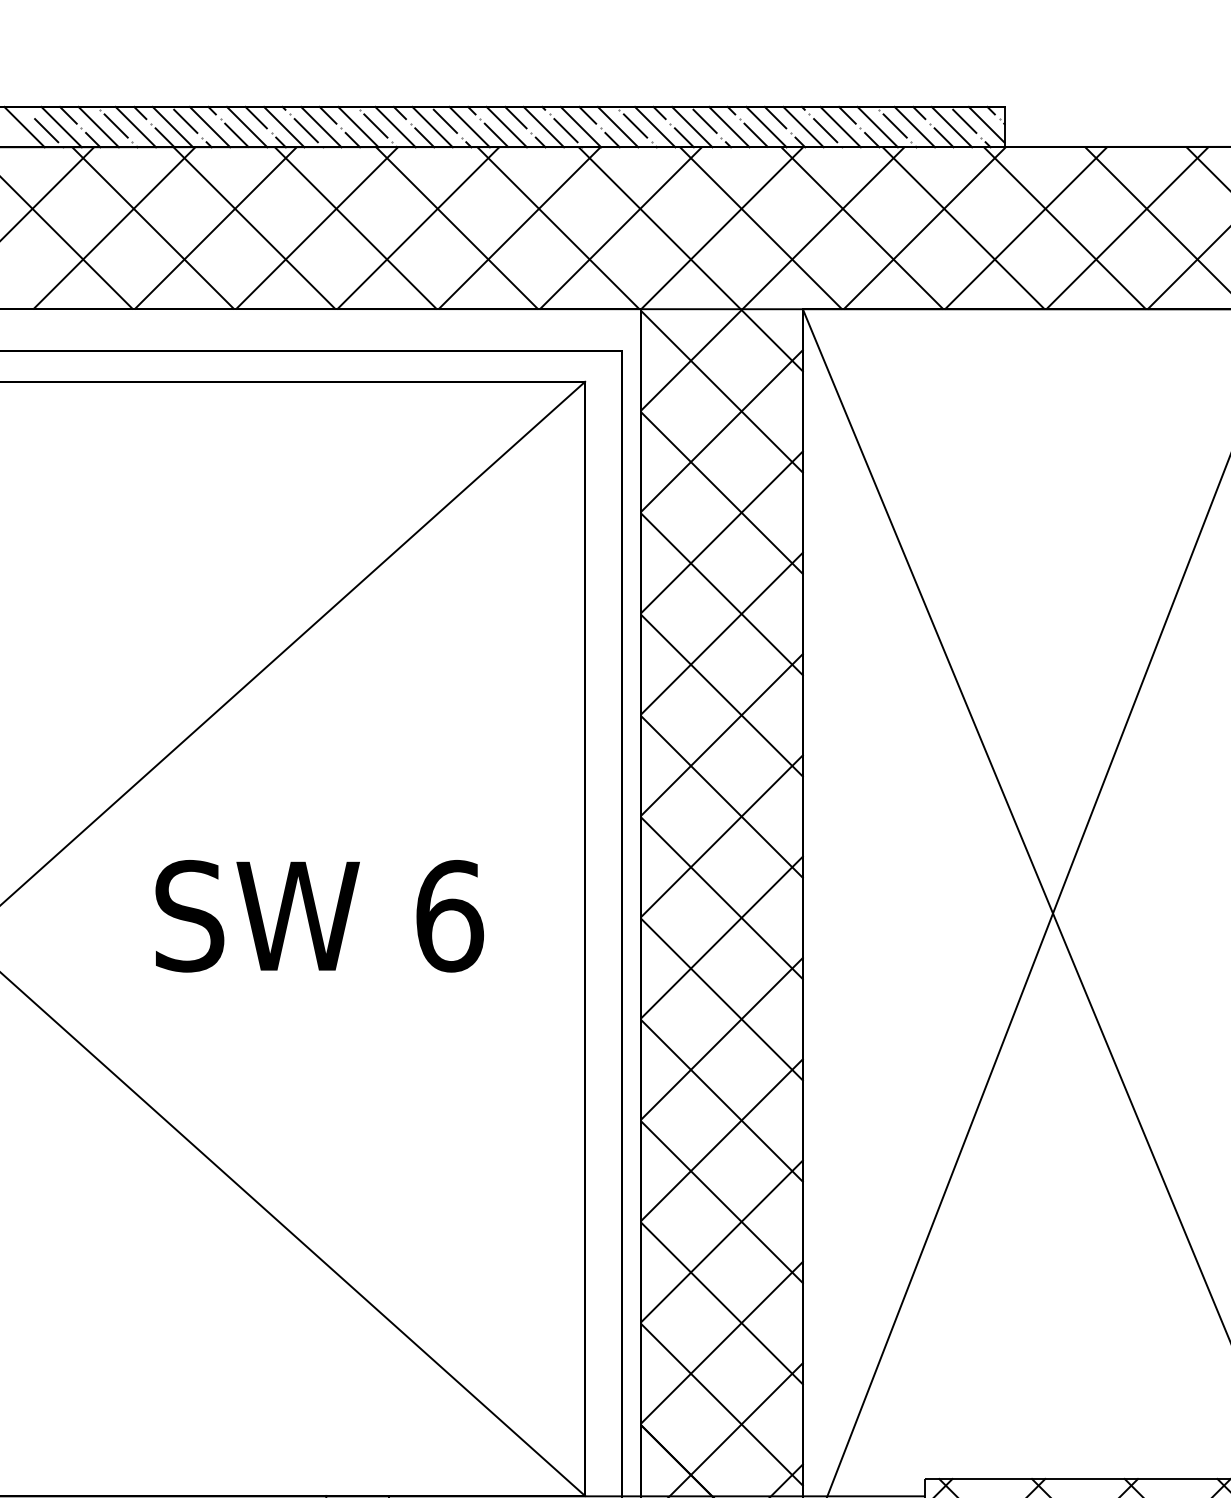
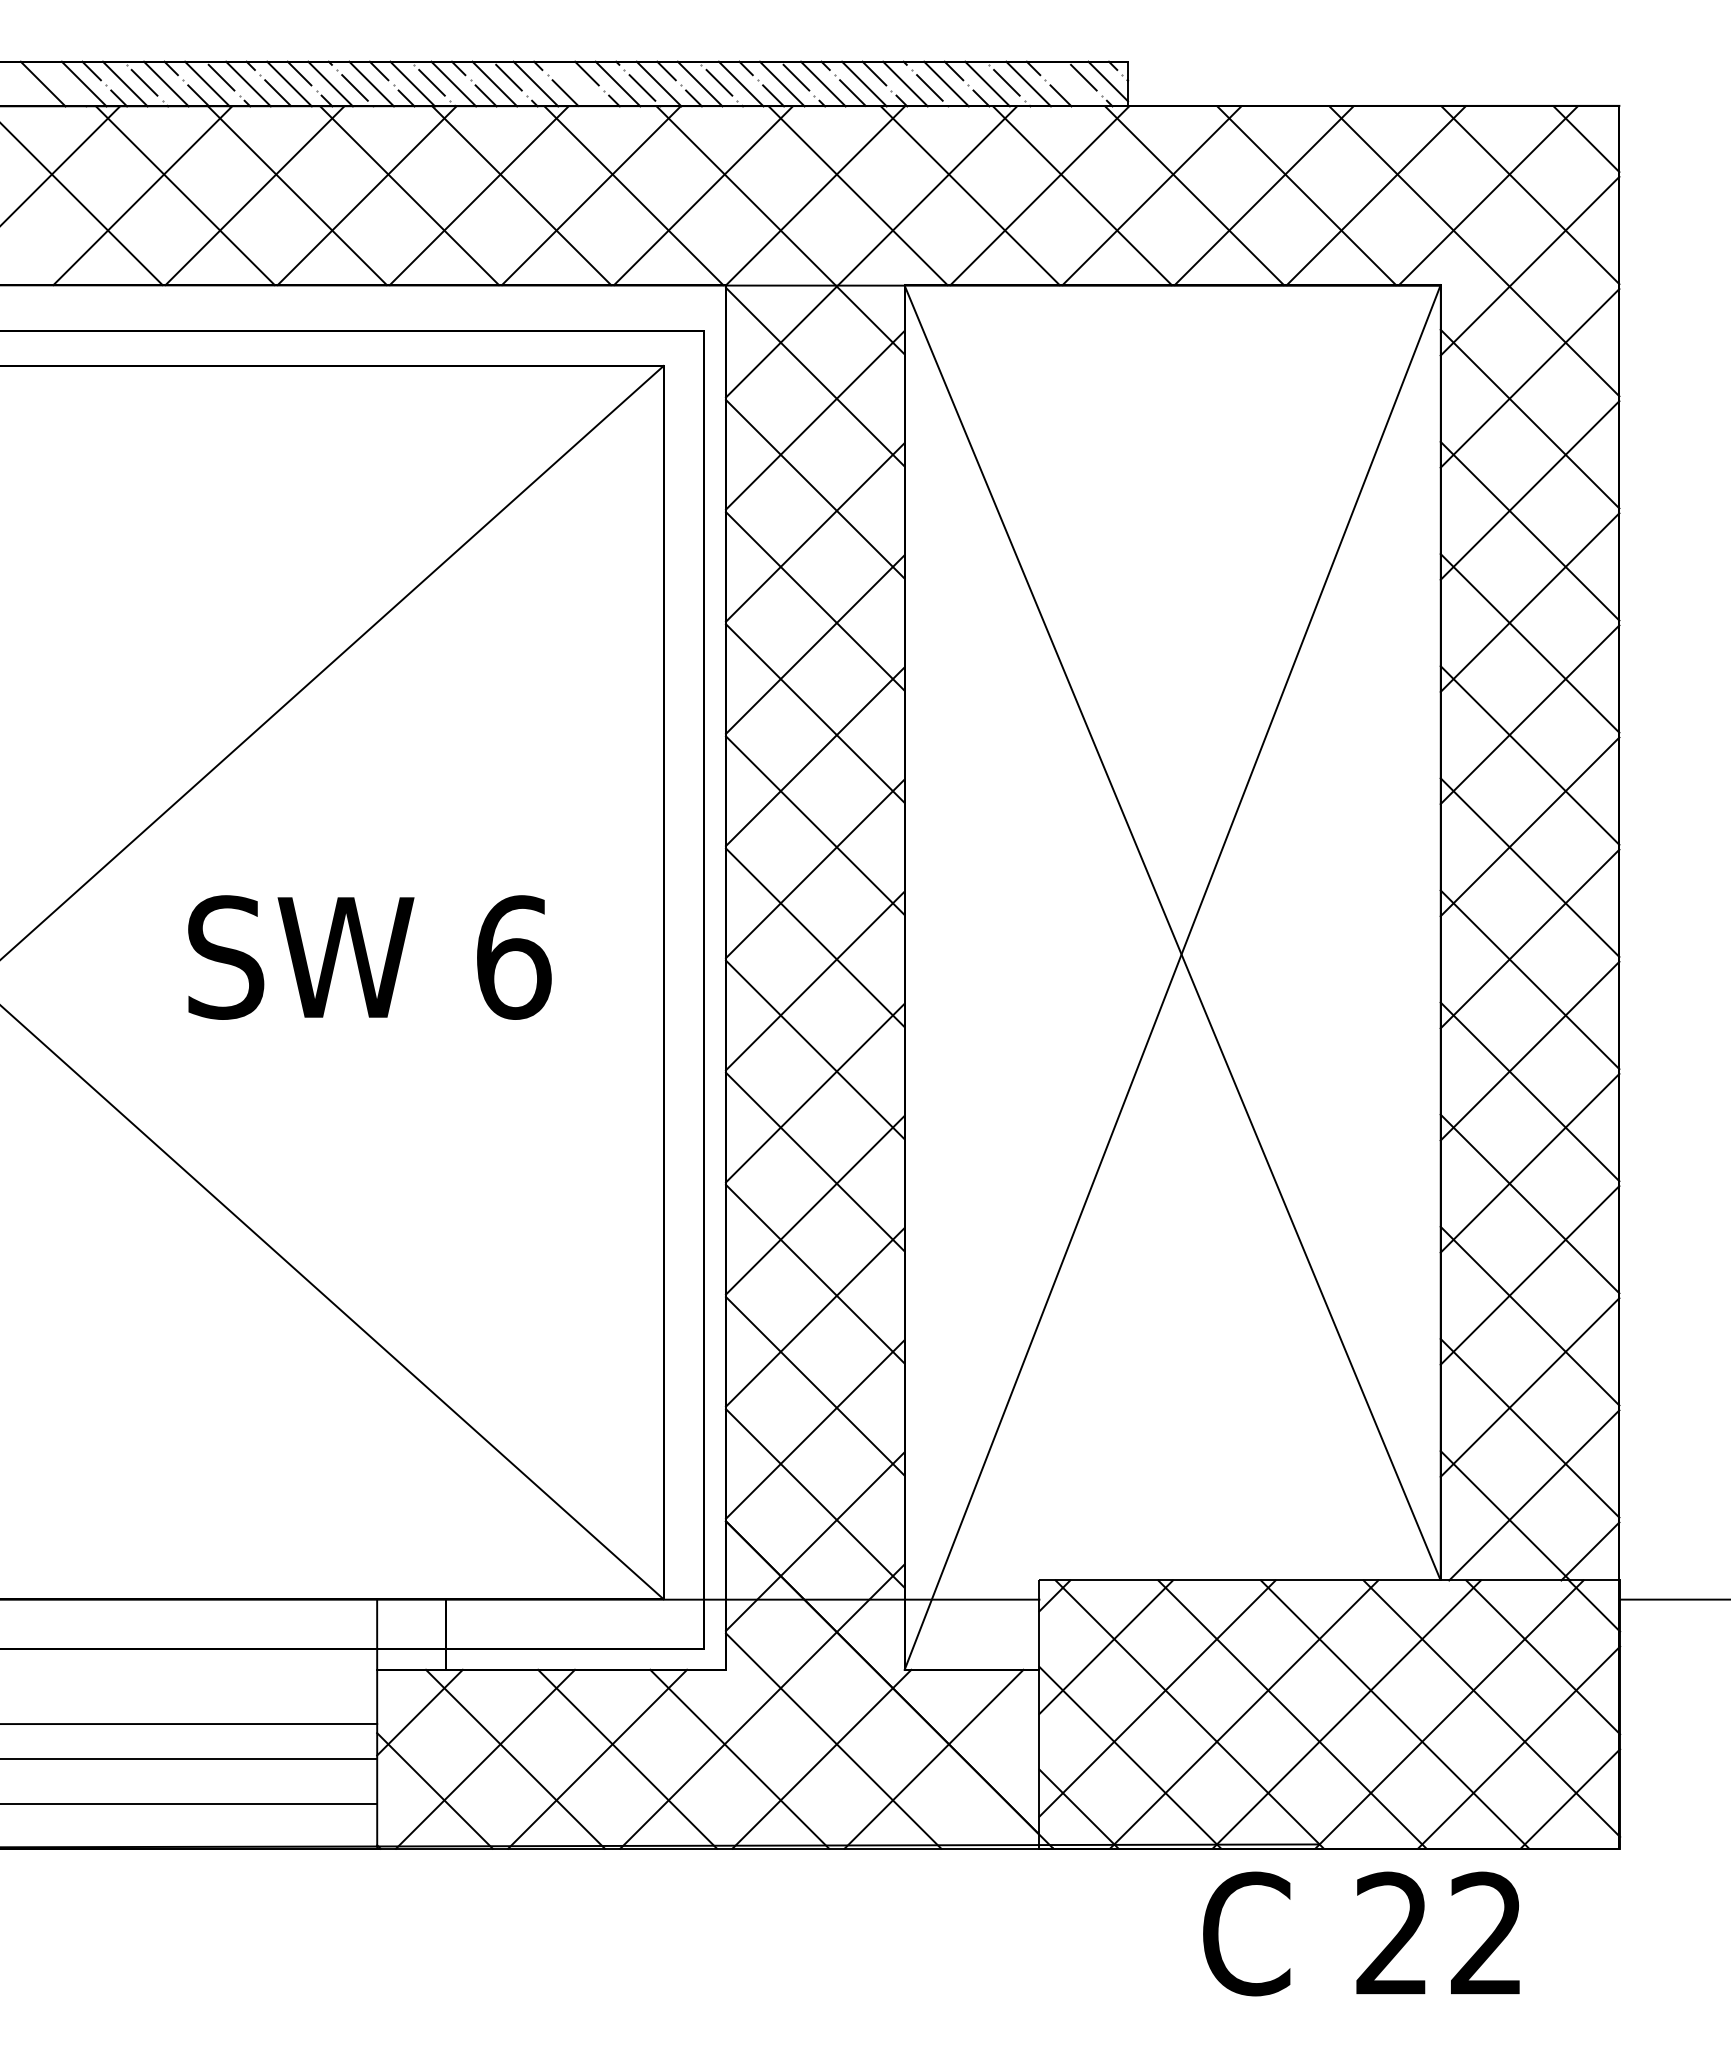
line: (506, 126) -> (576, 83), removed
line: (951, 126) -> (1069, 83), removed
line: (46, 130) -> (67, 87), removed

